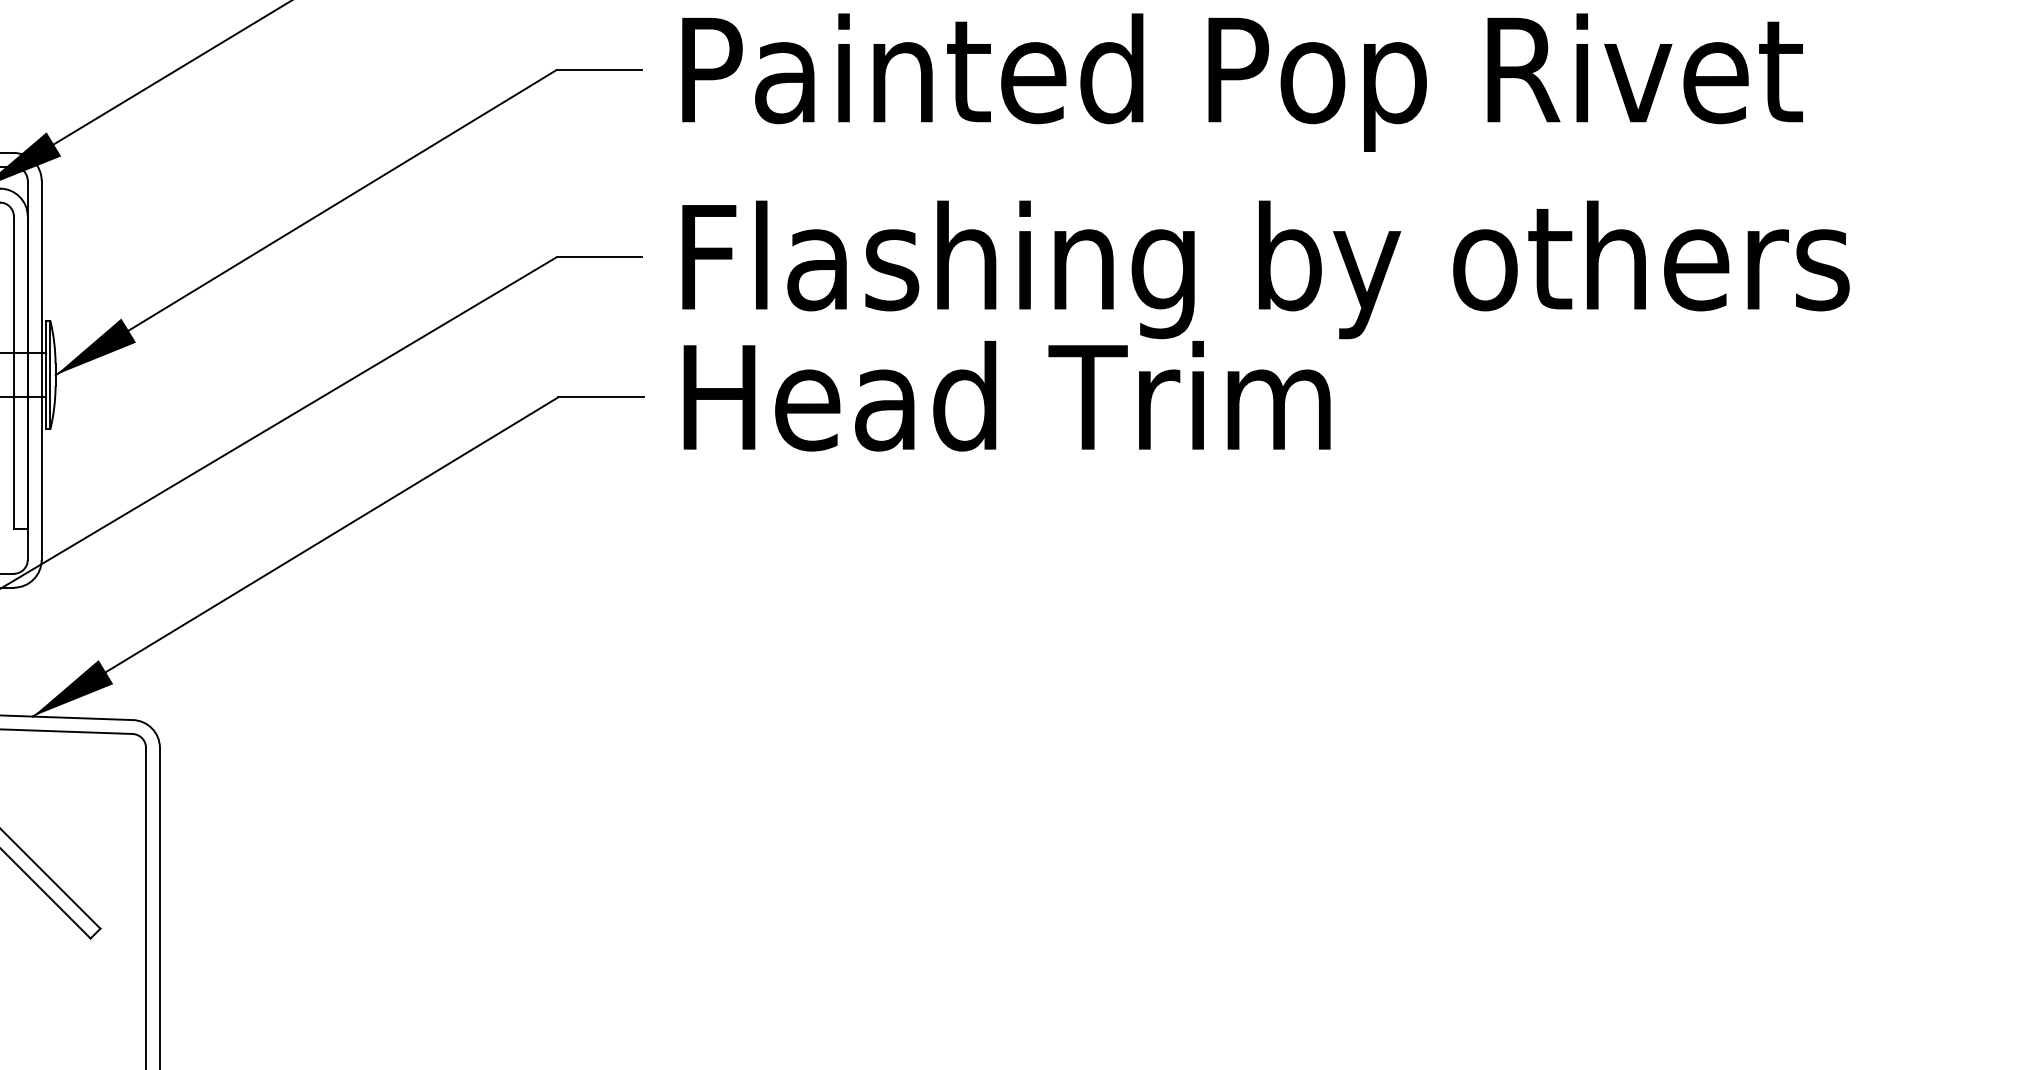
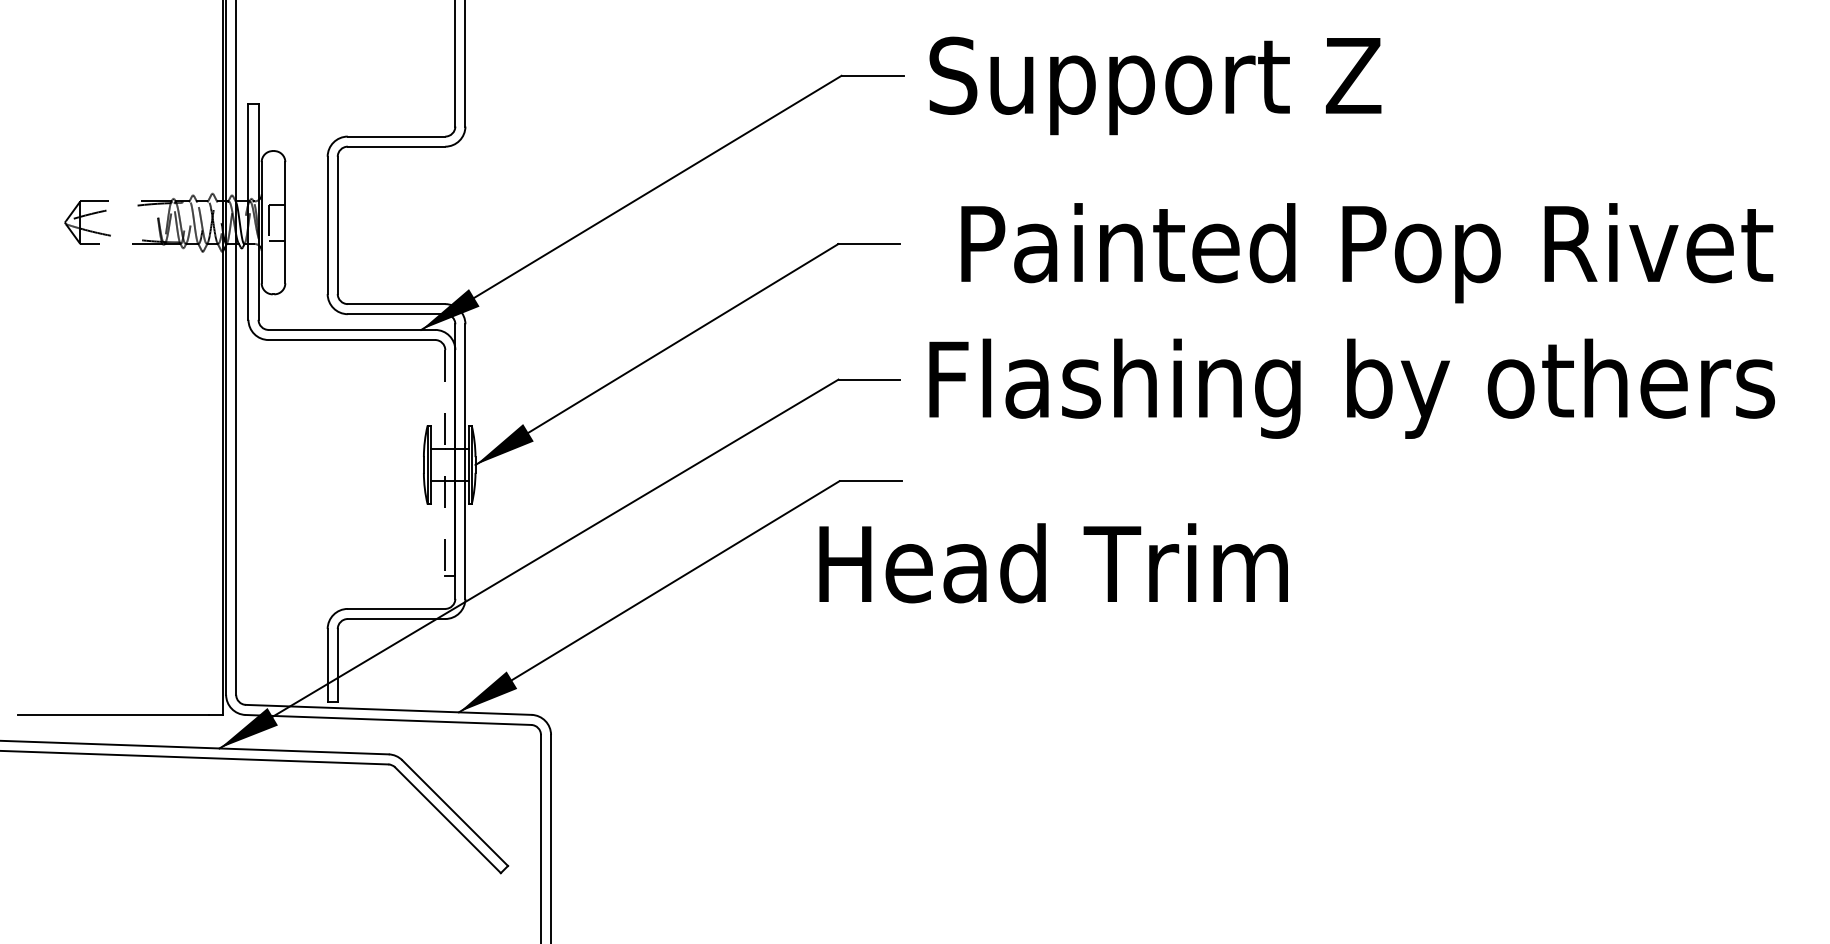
text: (1242, 83) -> (1367, 253), moved
line: (14, 373) -> (445, 463), solid -> dashed
text: (1006, 396) -> (1053, 563), moved

